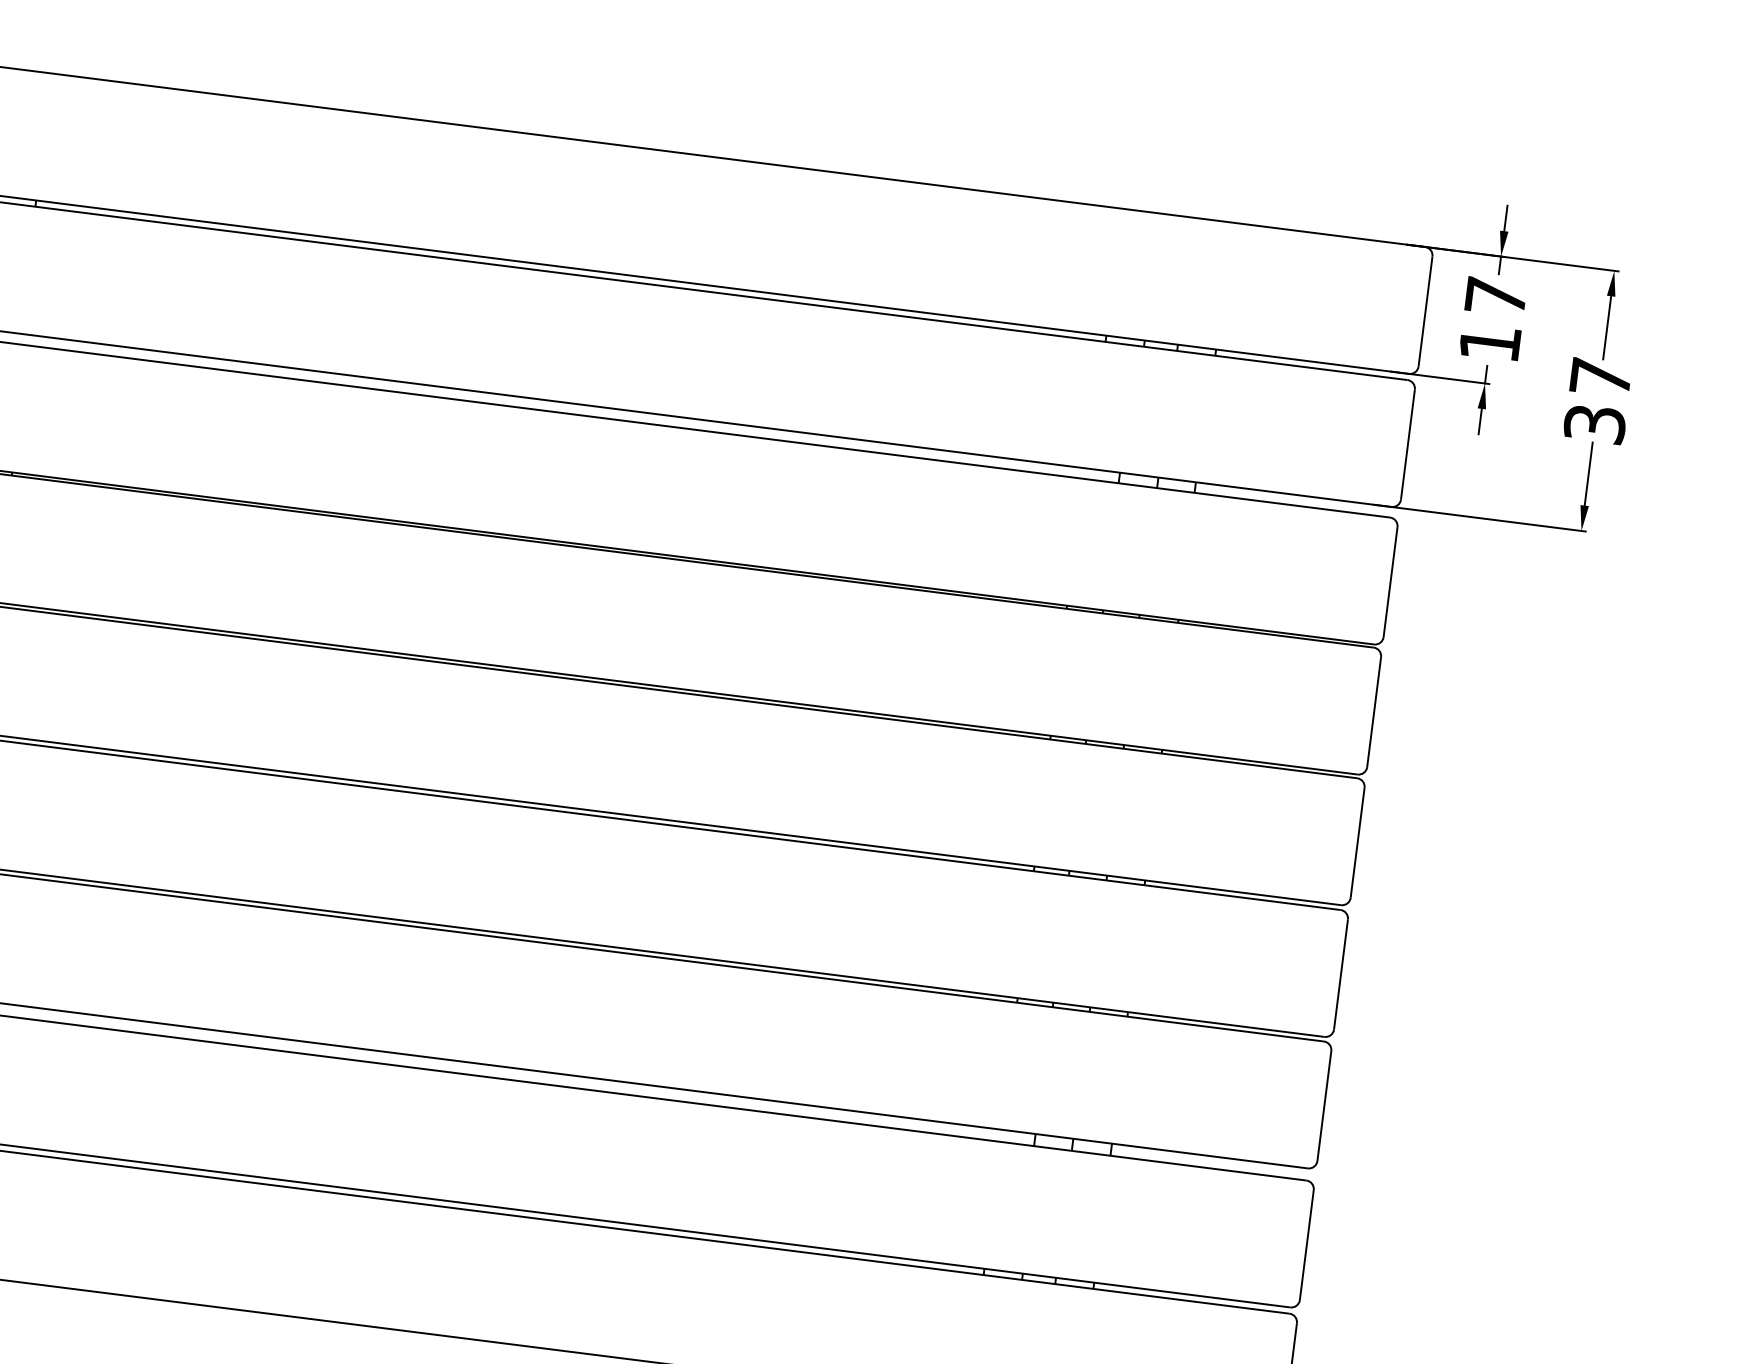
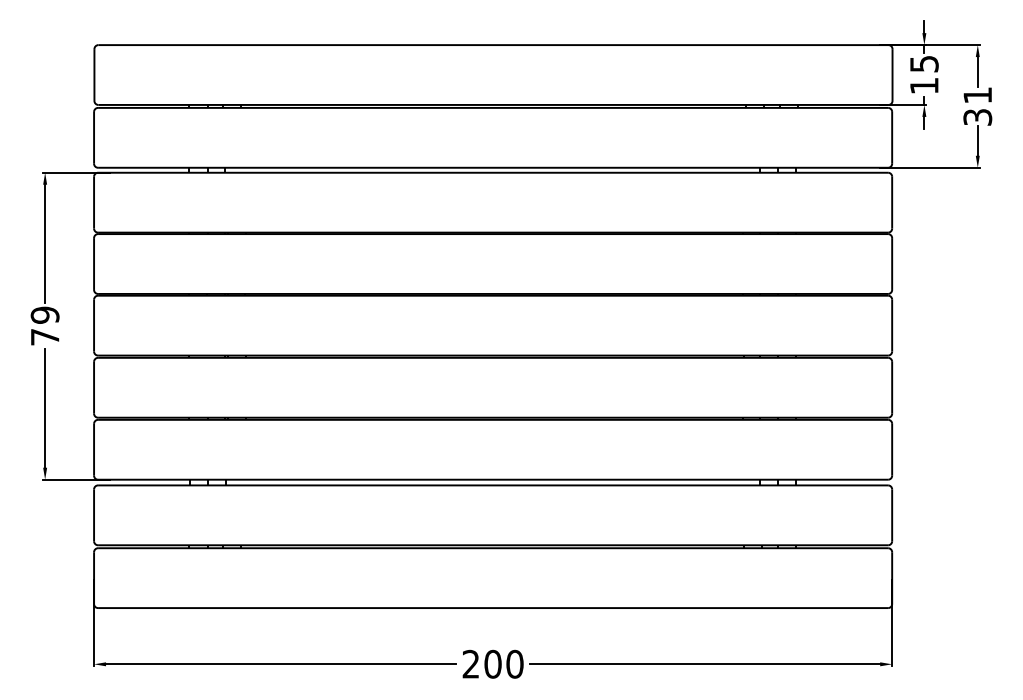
text: (1496, 297) -> (924, 64), 17 -> 15
text: (1600, 377) -> (977, 95), 37 -> 31

